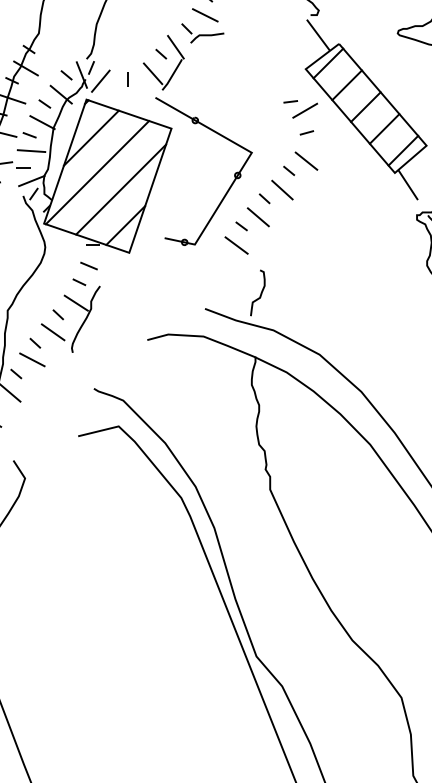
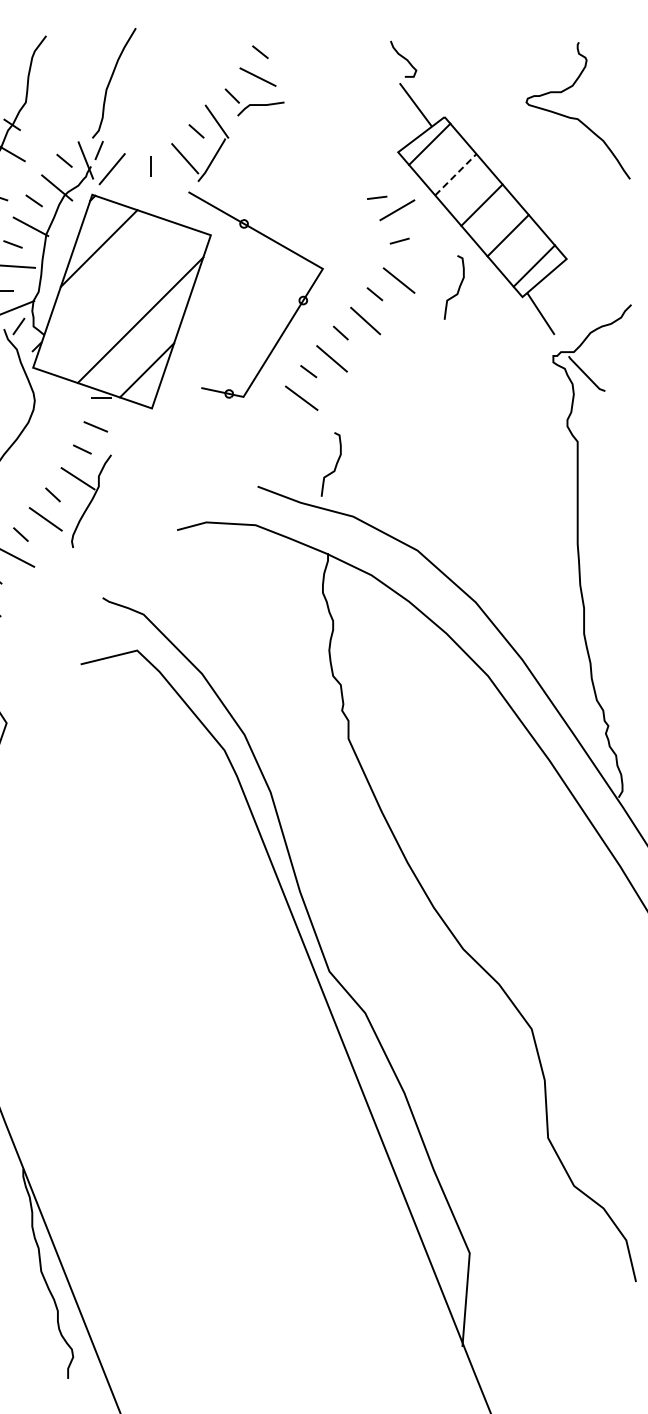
line: (347, 85) -> (456, 174), solid -> dashed
curve: (349, 166) -> (458, 287), added
line: (97, 172) -> (107, 296), removed

